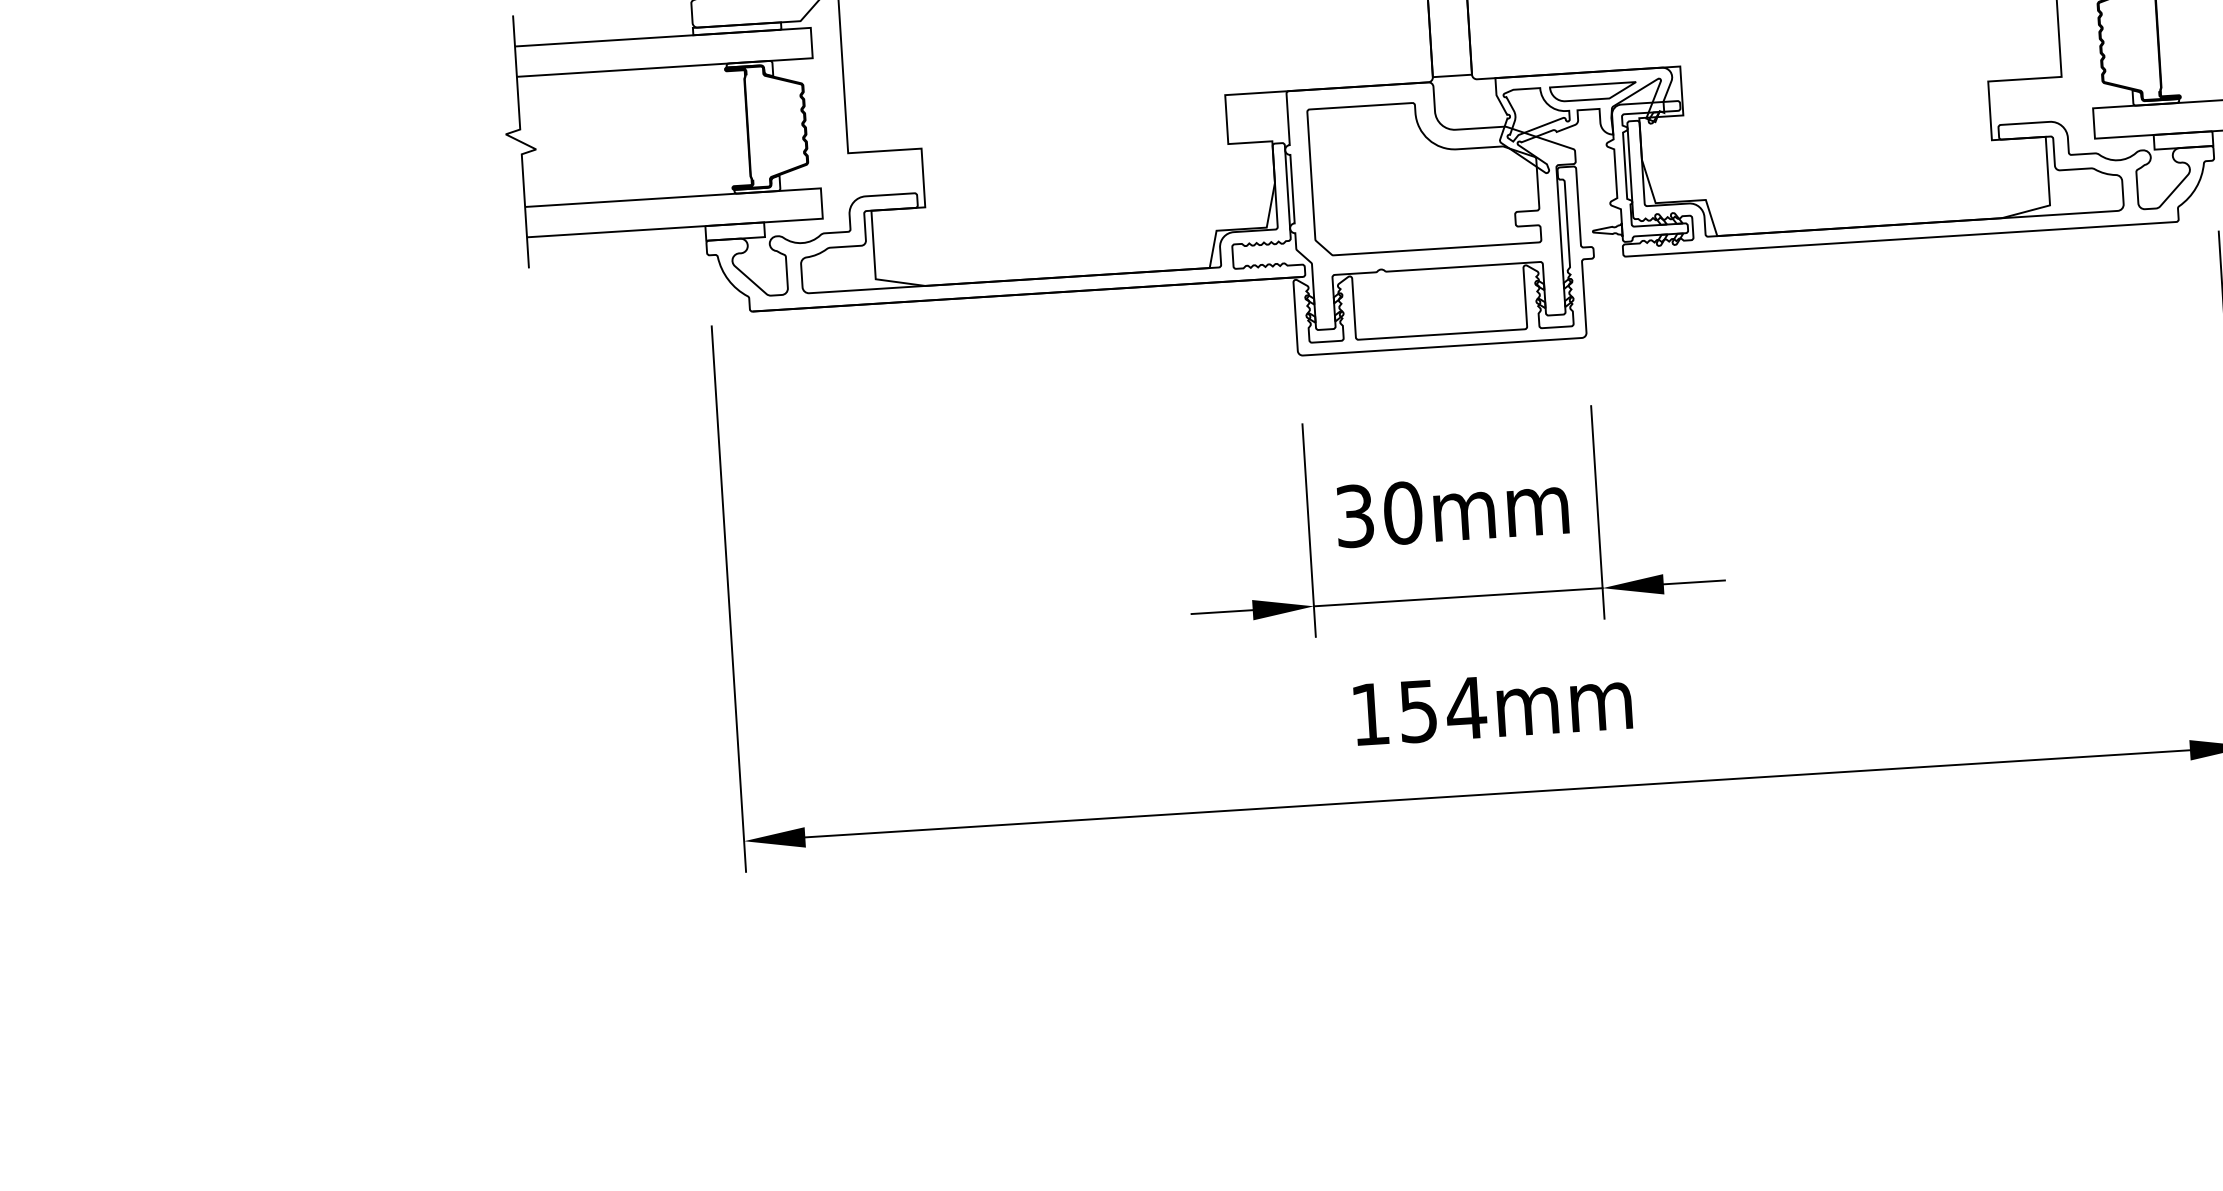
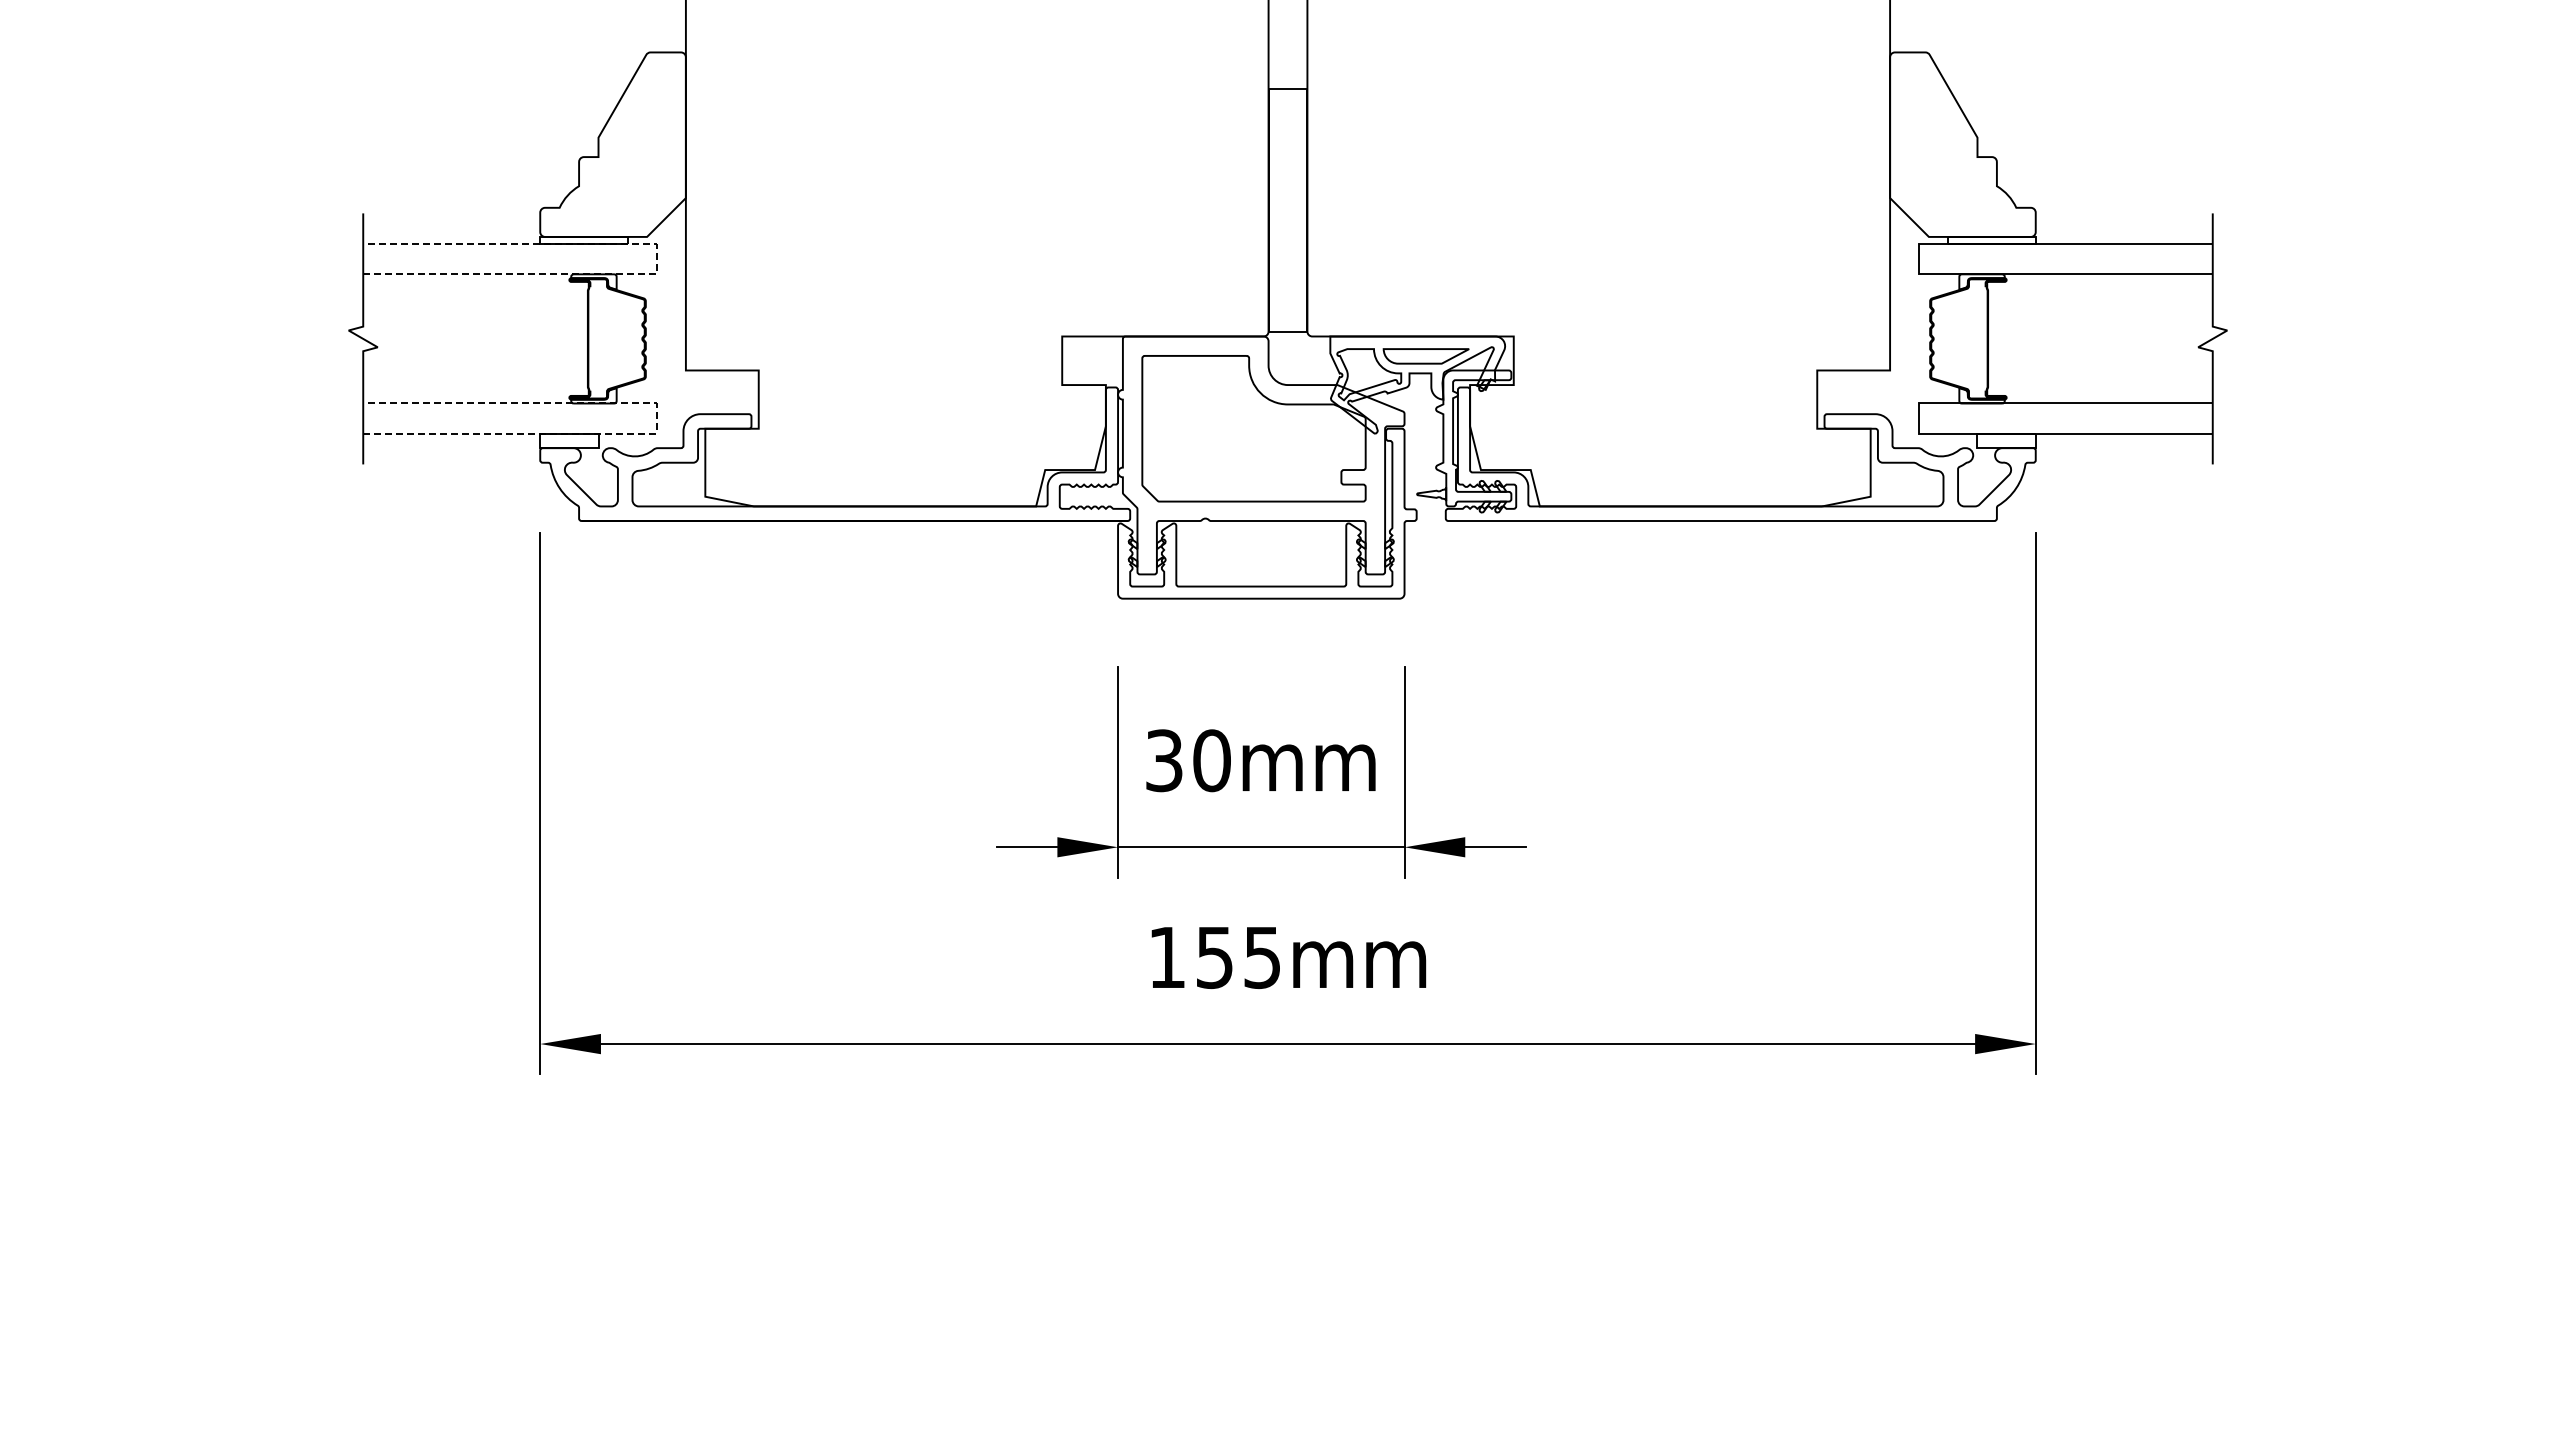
line: (811, 42) -> (656, 258), solid -> dashed
line: (821, 203) -> (656, 418), solid -> dashed
text: (1466, 709) -> (1262, 958), 154mm -> 155mm

